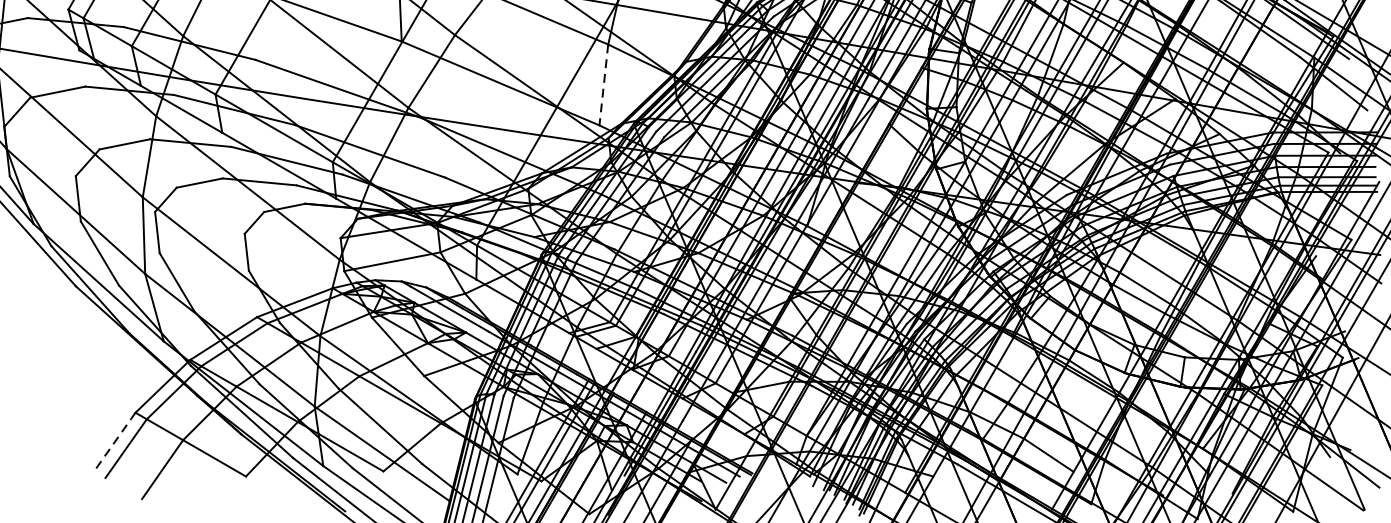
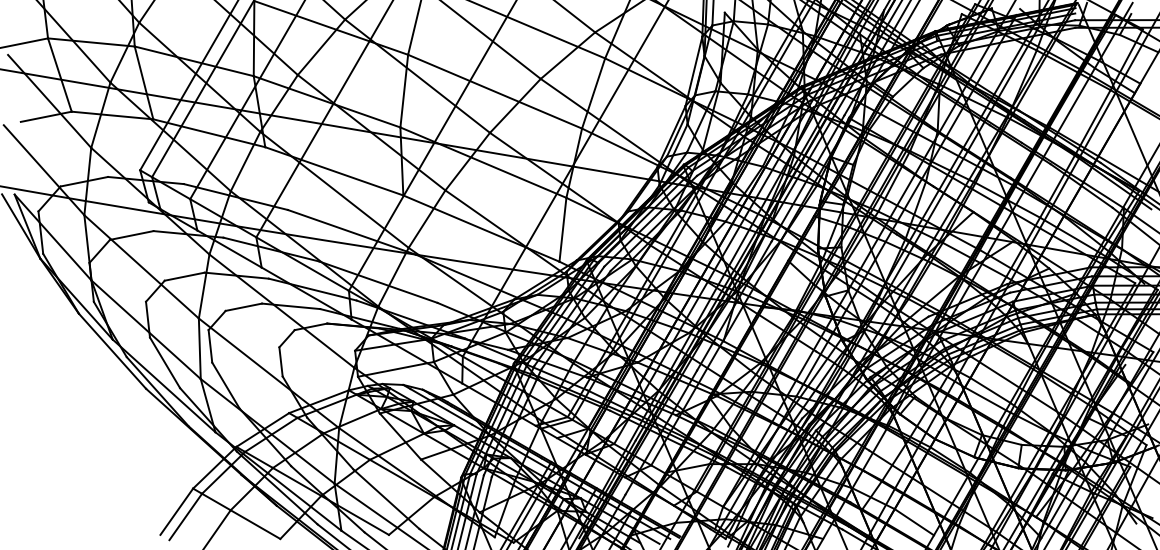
line: (603, 85) -> (562, 230), dashed -> solid
line: (114, 443) -> (176, 512), dashed -> solid

